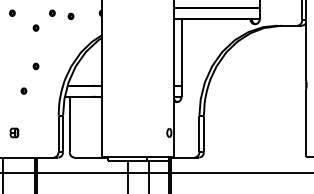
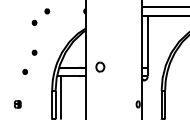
part: (12, 12) -> (16, 10), removed
part: (70, 16) -> (61, 13), removed
part: (120, 84) -> (100, 66), added

